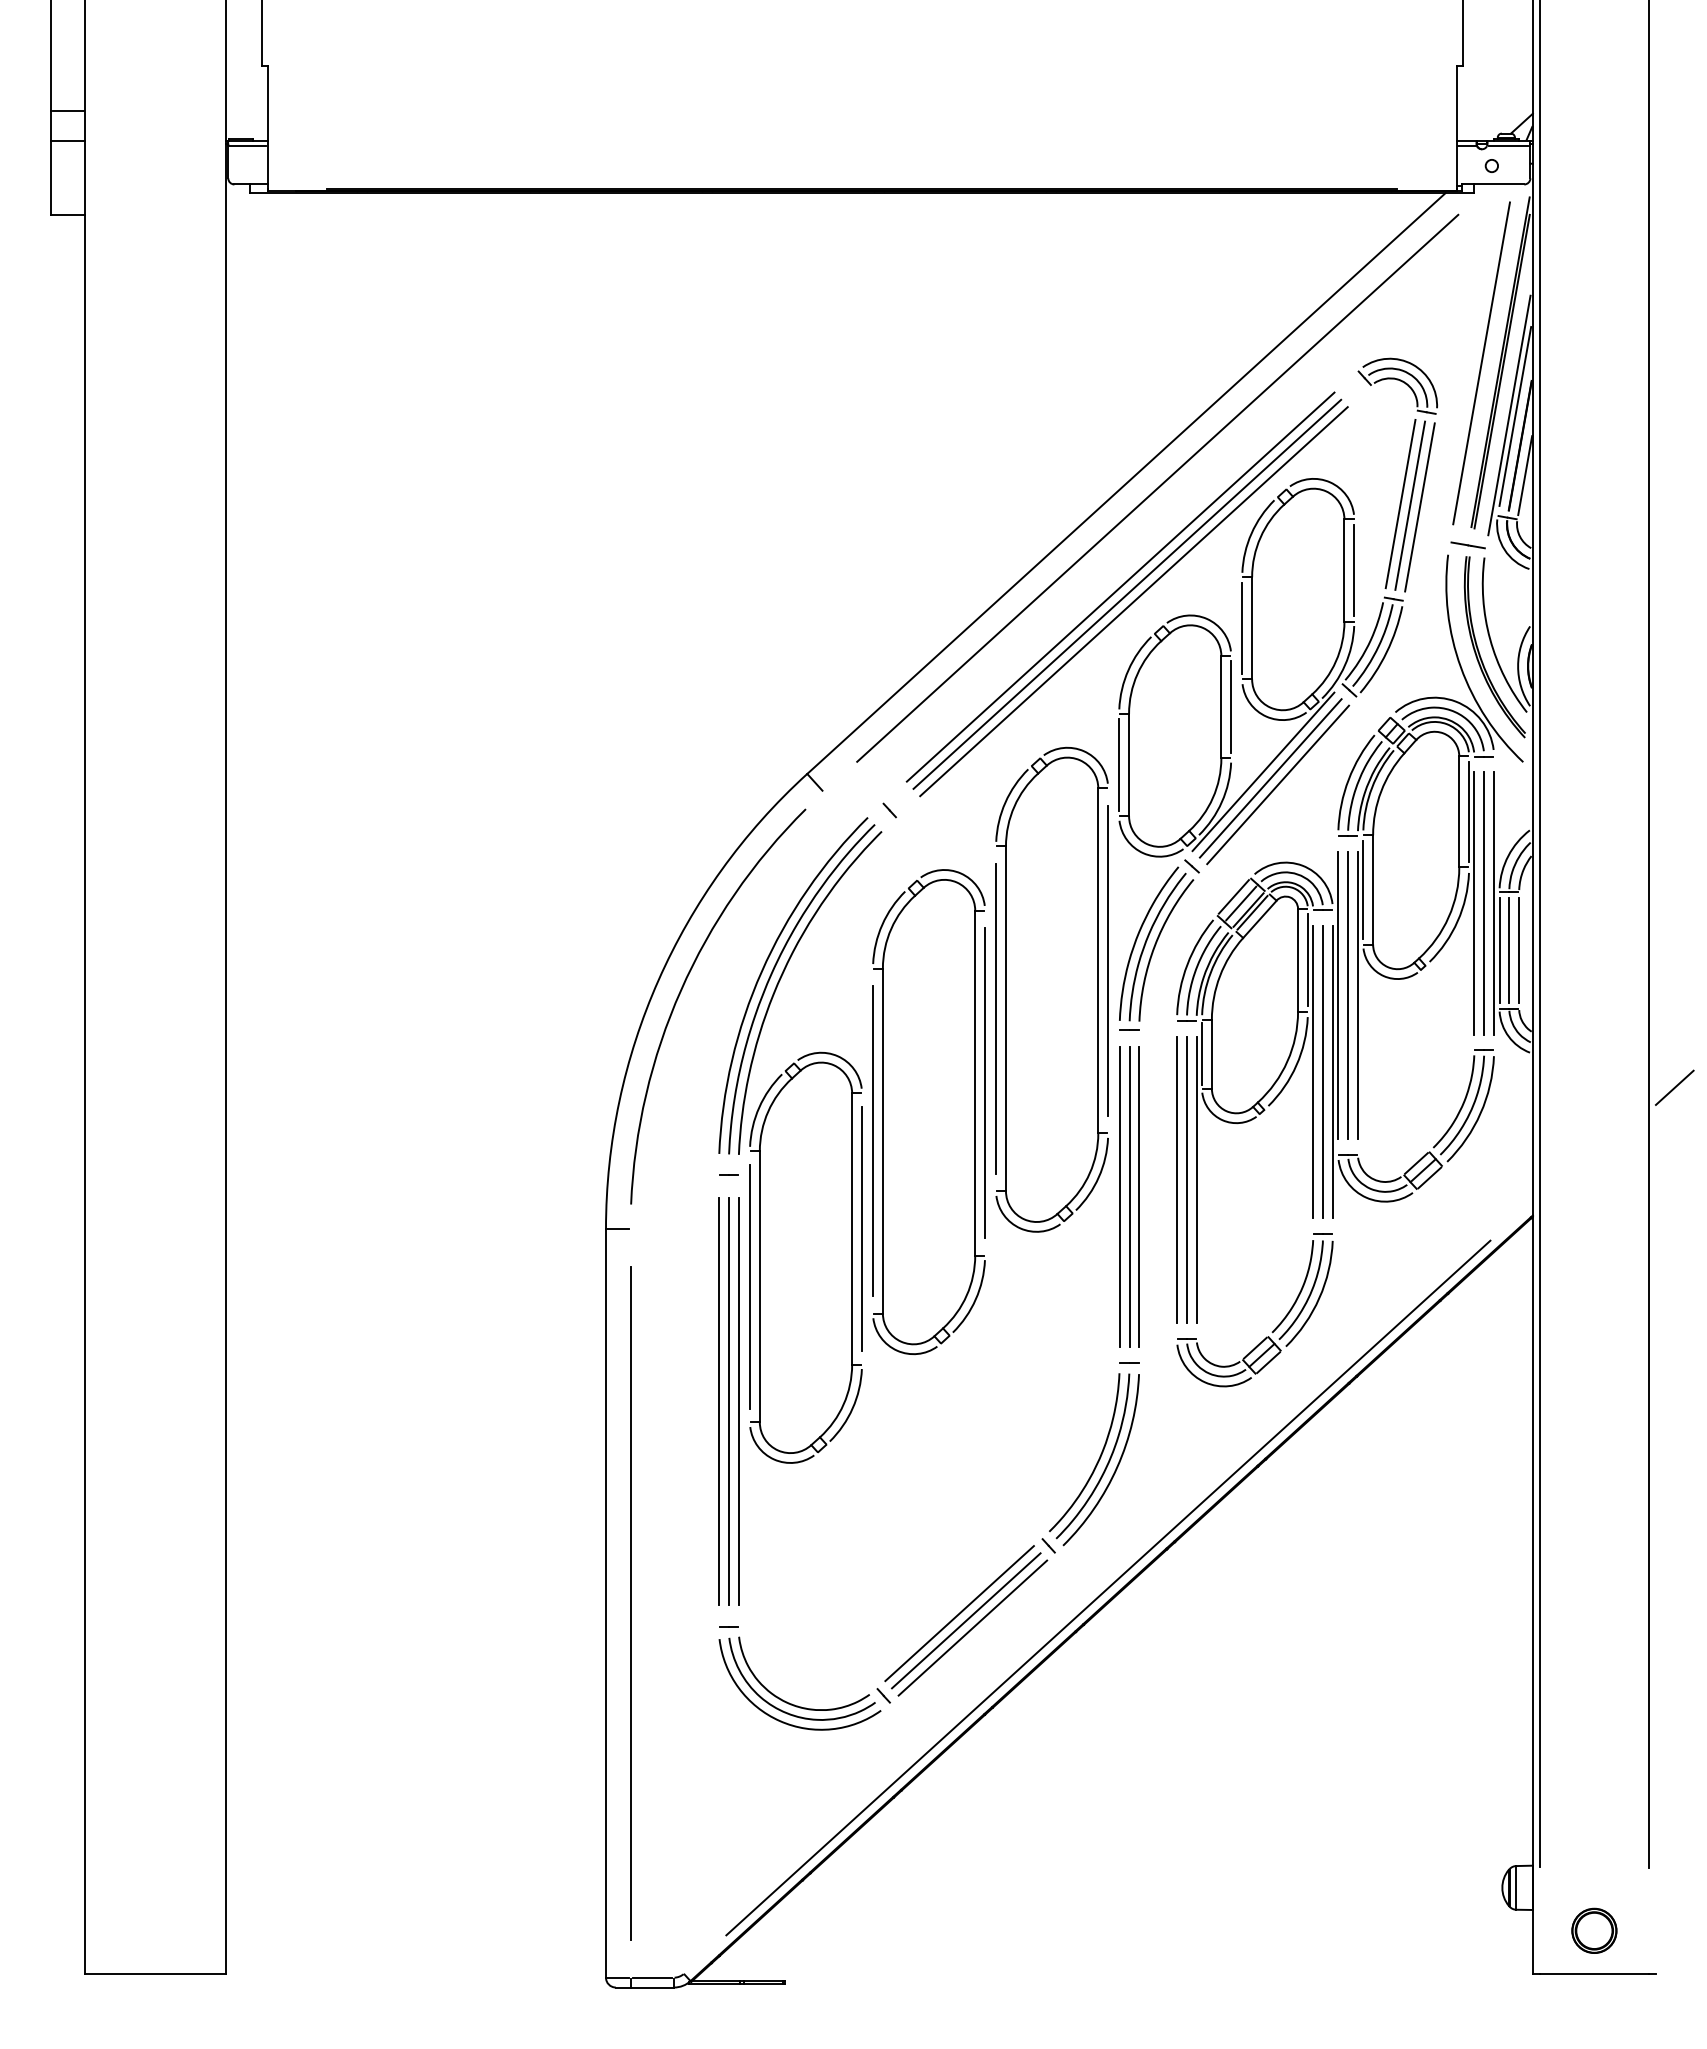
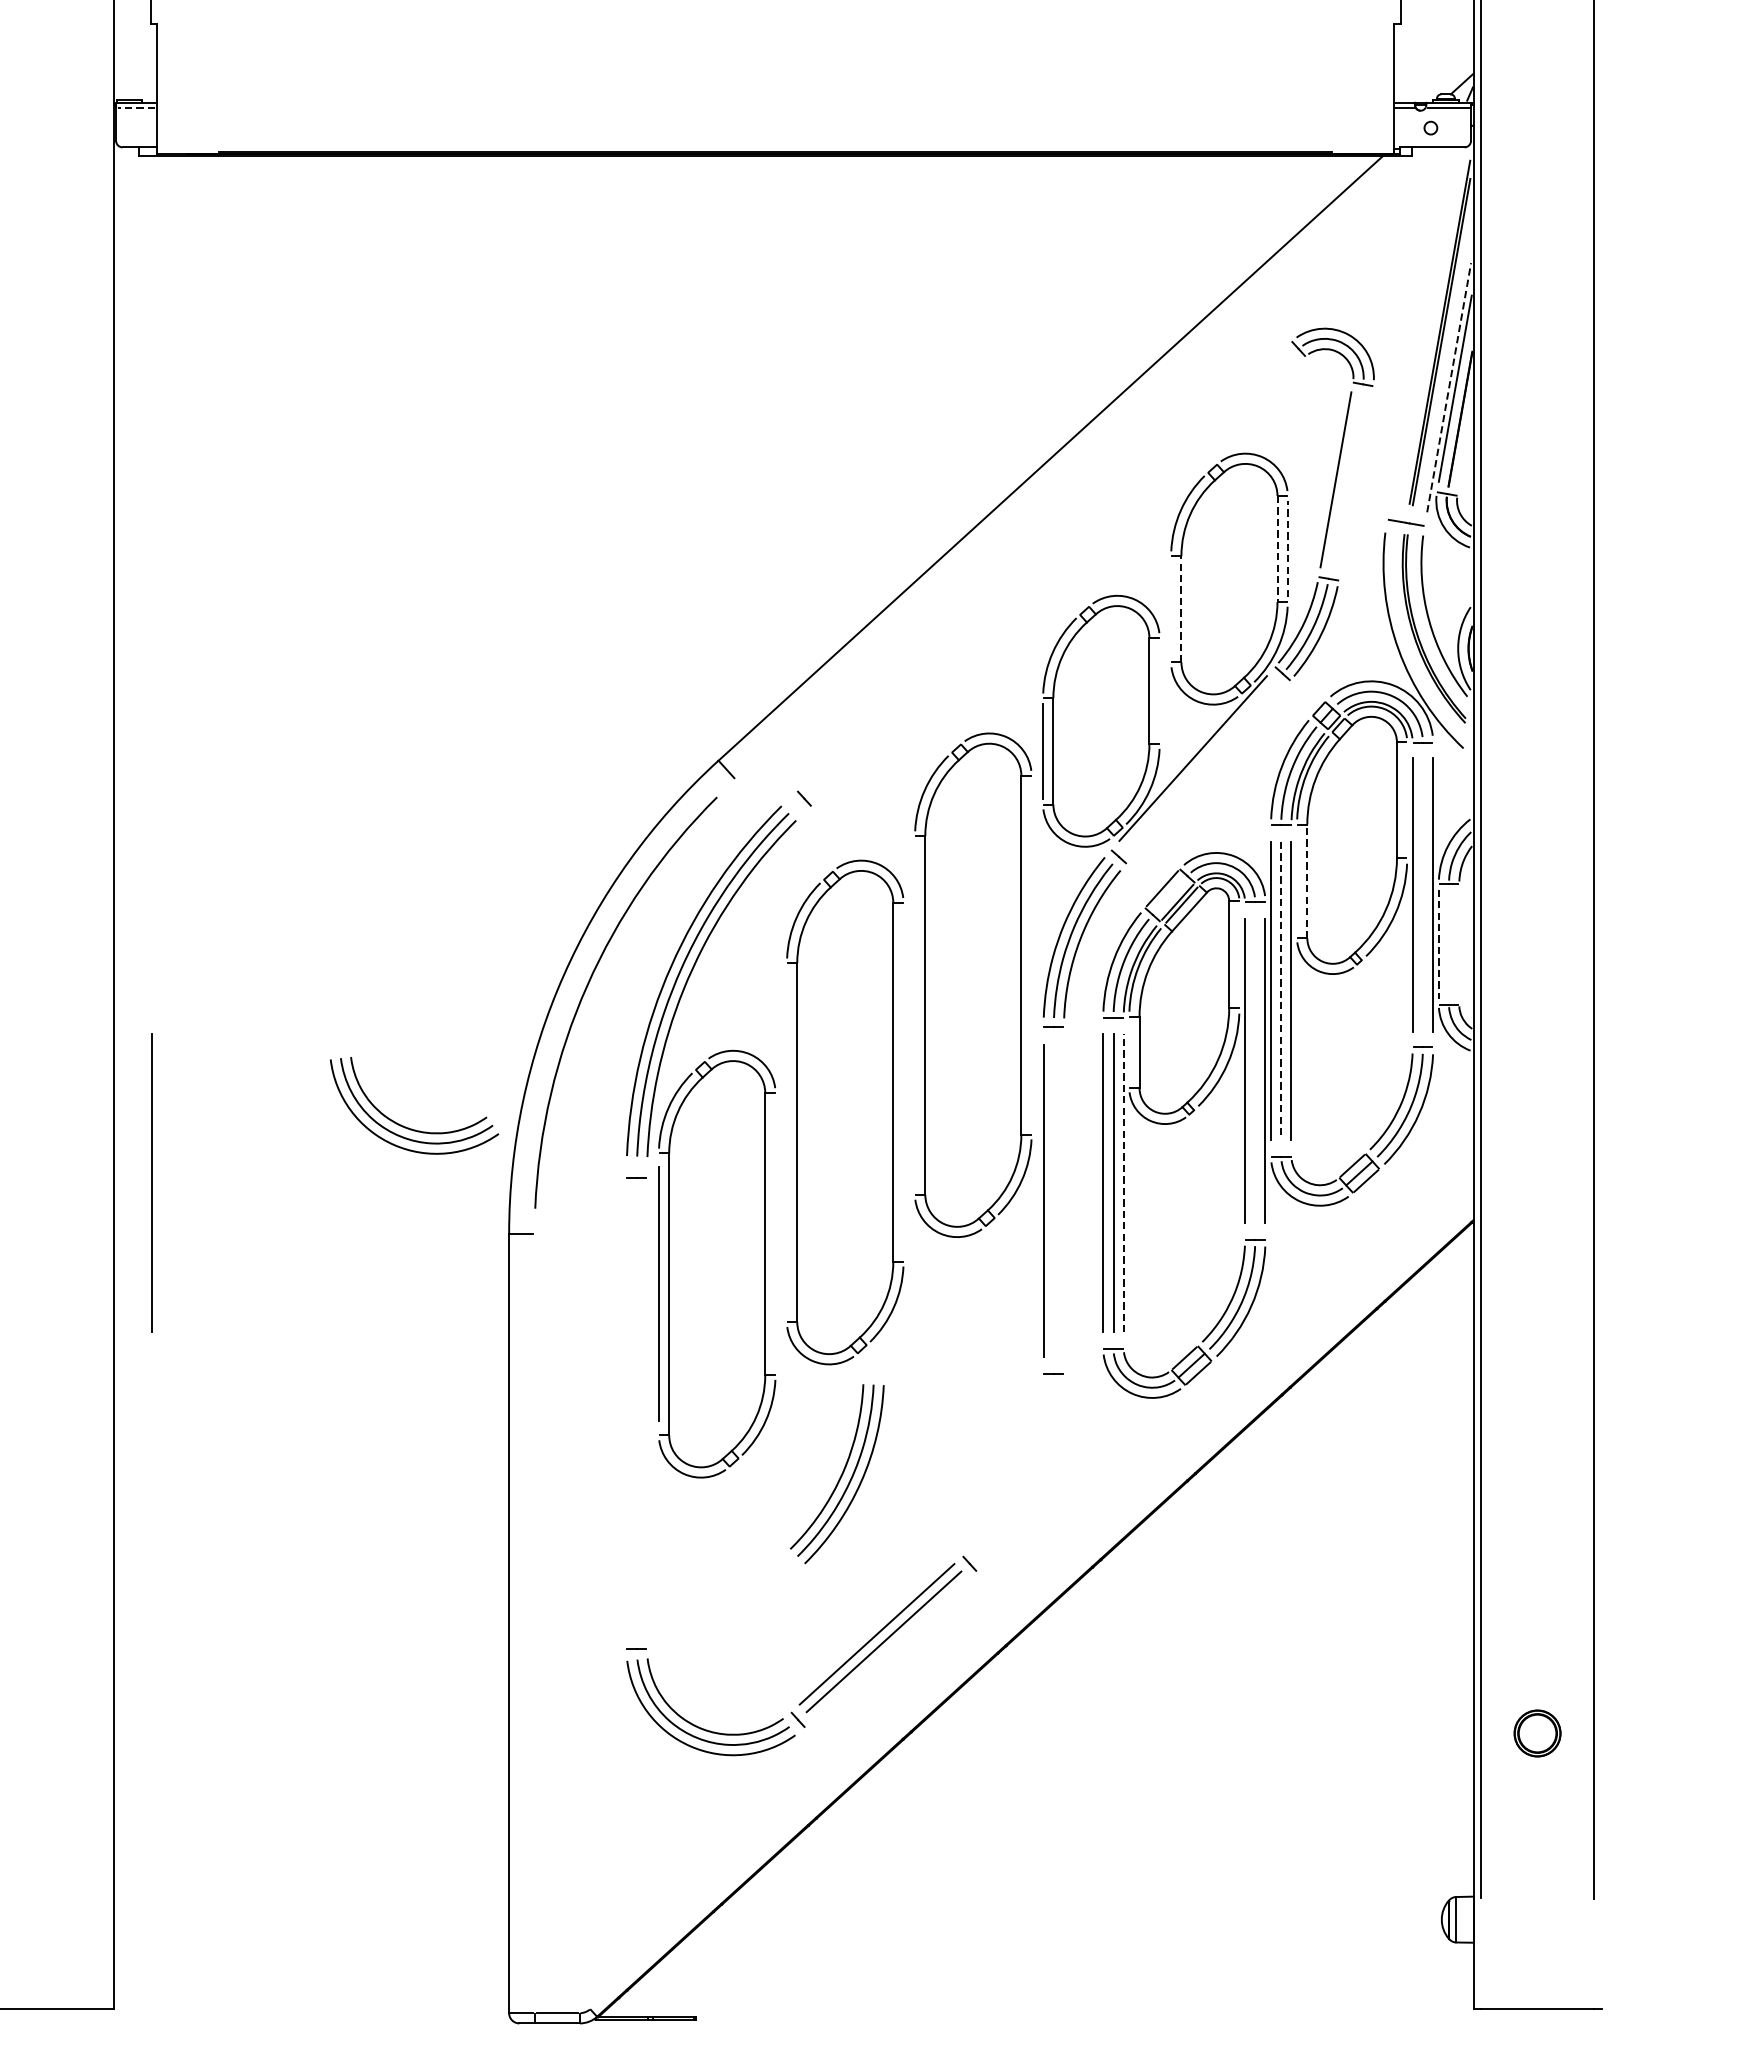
line: (247, 146) -> (136, 107), solid -> dashed
line: (1481, 363) -> (1420, 333), removed
line: (1509, 415) -> (1449, 387), solid -> dashed
line: (1525, 475) -> (1465, 450), removed
line: (1157, 487) -> (1082, 462), removed
line: (1410, 505) -> (1346, 481), removed
line: (1419, 507) -> (1355, 483), removed
line: (1354, 570) -> (1287, 548), solid -> dashed
line: (1344, 571) -> (1277, 550), solid -> dashed
line: (1120, 586) -> (1044, 565), removed
line: (1127, 593) -> (1051, 572), removed
line: (1133, 601) -> (1058, 581), removed
line: (1252, 627) -> (1181, 608), solid -> dashed
line: (1242, 628) -> (1171, 609), removed
line: (1231, 707) -> (1159, 691), removed
line: (1270, 778) -> (1200, 765), removed
line: (1278, 784) -> (1208, 771), removed
line: (1469, 811) -> (1407, 799), removed
line: (1363, 889) -> (1297, 880), removed
line: (1373, 889) -> (1307, 880), solid -> dashed
line: (1484, 902) -> (1423, 894), removed
line: (1241, 903) -> (1170, 895), removed
line: (1509, 949) -> (1449, 943), removed
line: (1519, 949) -> (1459, 943), removed
line: (1499, 950) -> (1438, 944), solid -> dashed
line: (1108, 960) -> (1031, 954), removed
line: (1307, 960) -> (1239, 954), removed
line: (1348, 995) -> (1281, 991), solid -> dashed
line: (996, 1018) -> (915, 1015), removed
line: (1202, 1054) -> (1129, 1052), removed
line: (1322, 1071) -> (1254, 1070), removed
line: (985, 1082) -> (904, 1081), removed
line: (1674, 1087) -> (1620, 1086), removed
part: (507, 1125) -> (406, 1126), added
line: (872, 1140) -> (786, 1142), removed
line: (262, 1179) -> (151, 1182), added
line: (1196, 1179) -> (1123, 1182), solid -> dashed
line: (1129, 1196) -> (1053, 1200), removed
line: (1139, 1196) -> (1064, 1200), removed
line: (861, 1228) -> (774, 1233), removed
line: (728, 1400) -> (636, 1412), removed
line: (738, 1400) -> (647, 1412), removed
line: (718, 1401) -> (626, 1413), removed
part: (1094, 1459) -> (837, 1474), moved
line: (1108, 1587) -> (1031, 1607), removed
line: (630, 1603) -> (534, 1623), removed
line: (972, 1627) -> (890, 1648), removed
part: (1594, 1930) -> (1537, 1733), moved

